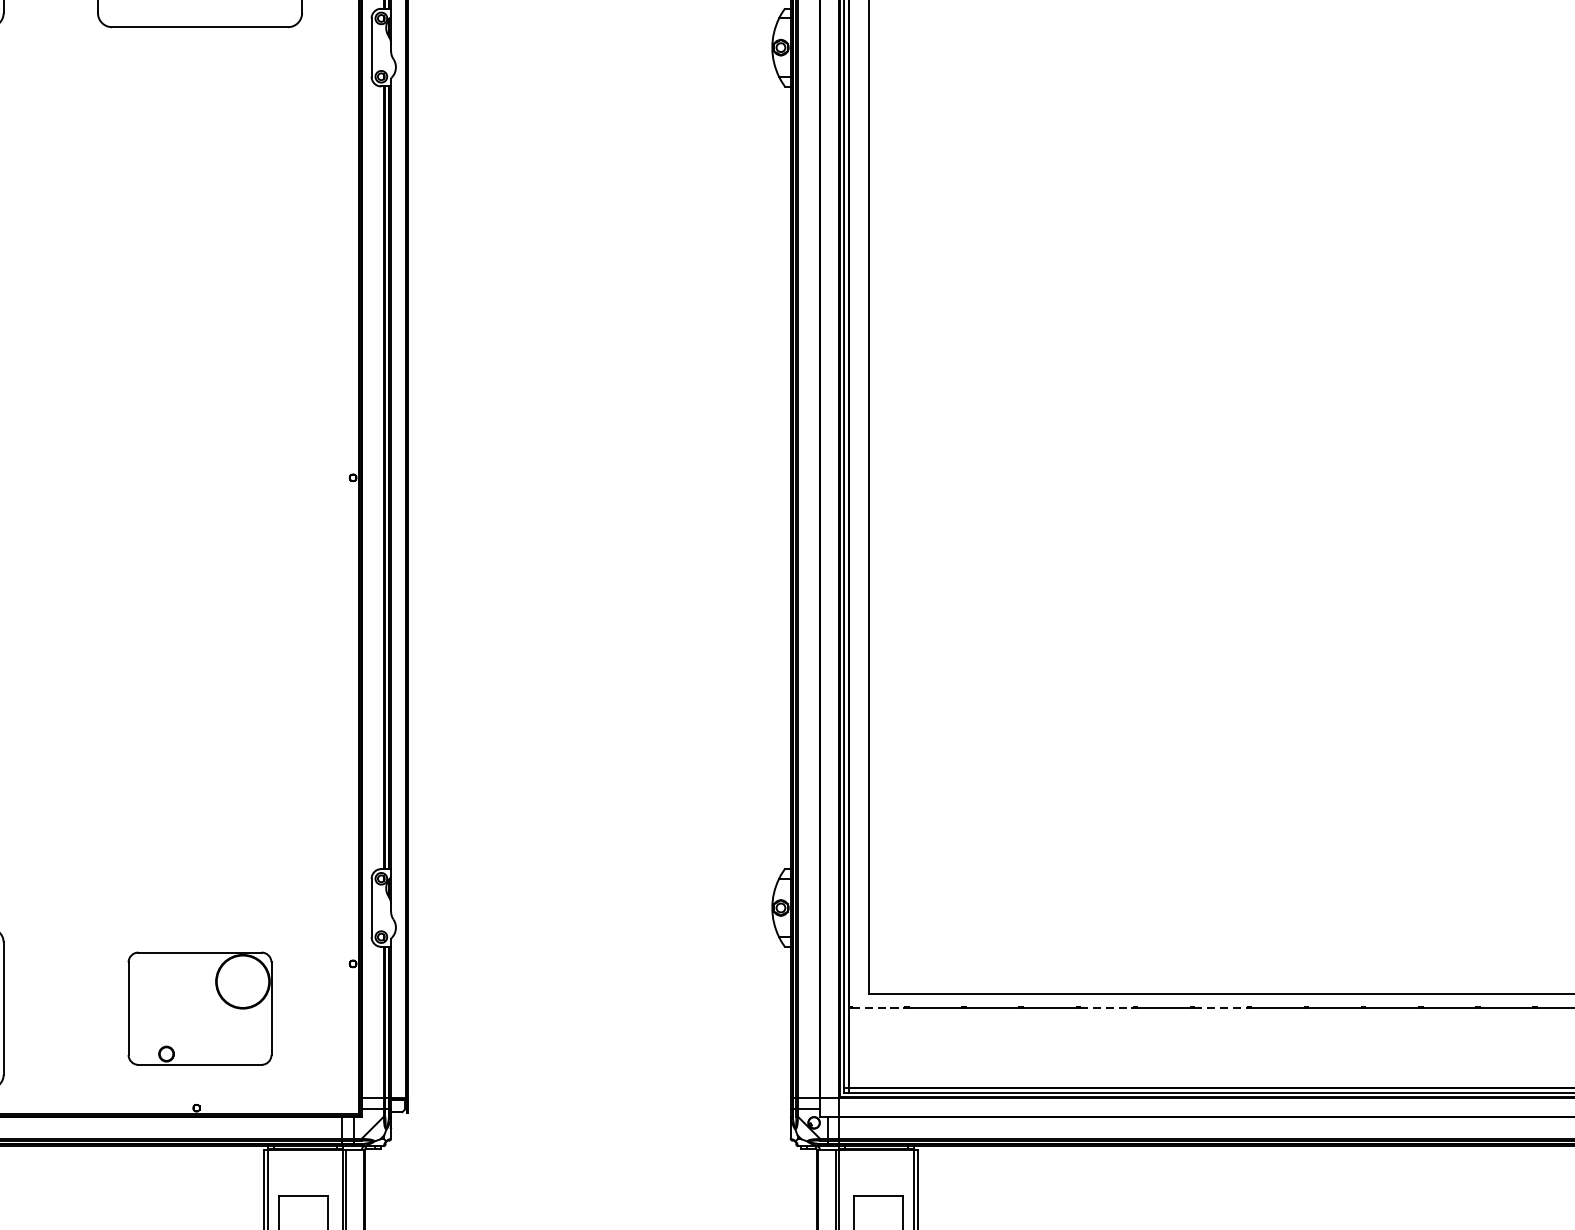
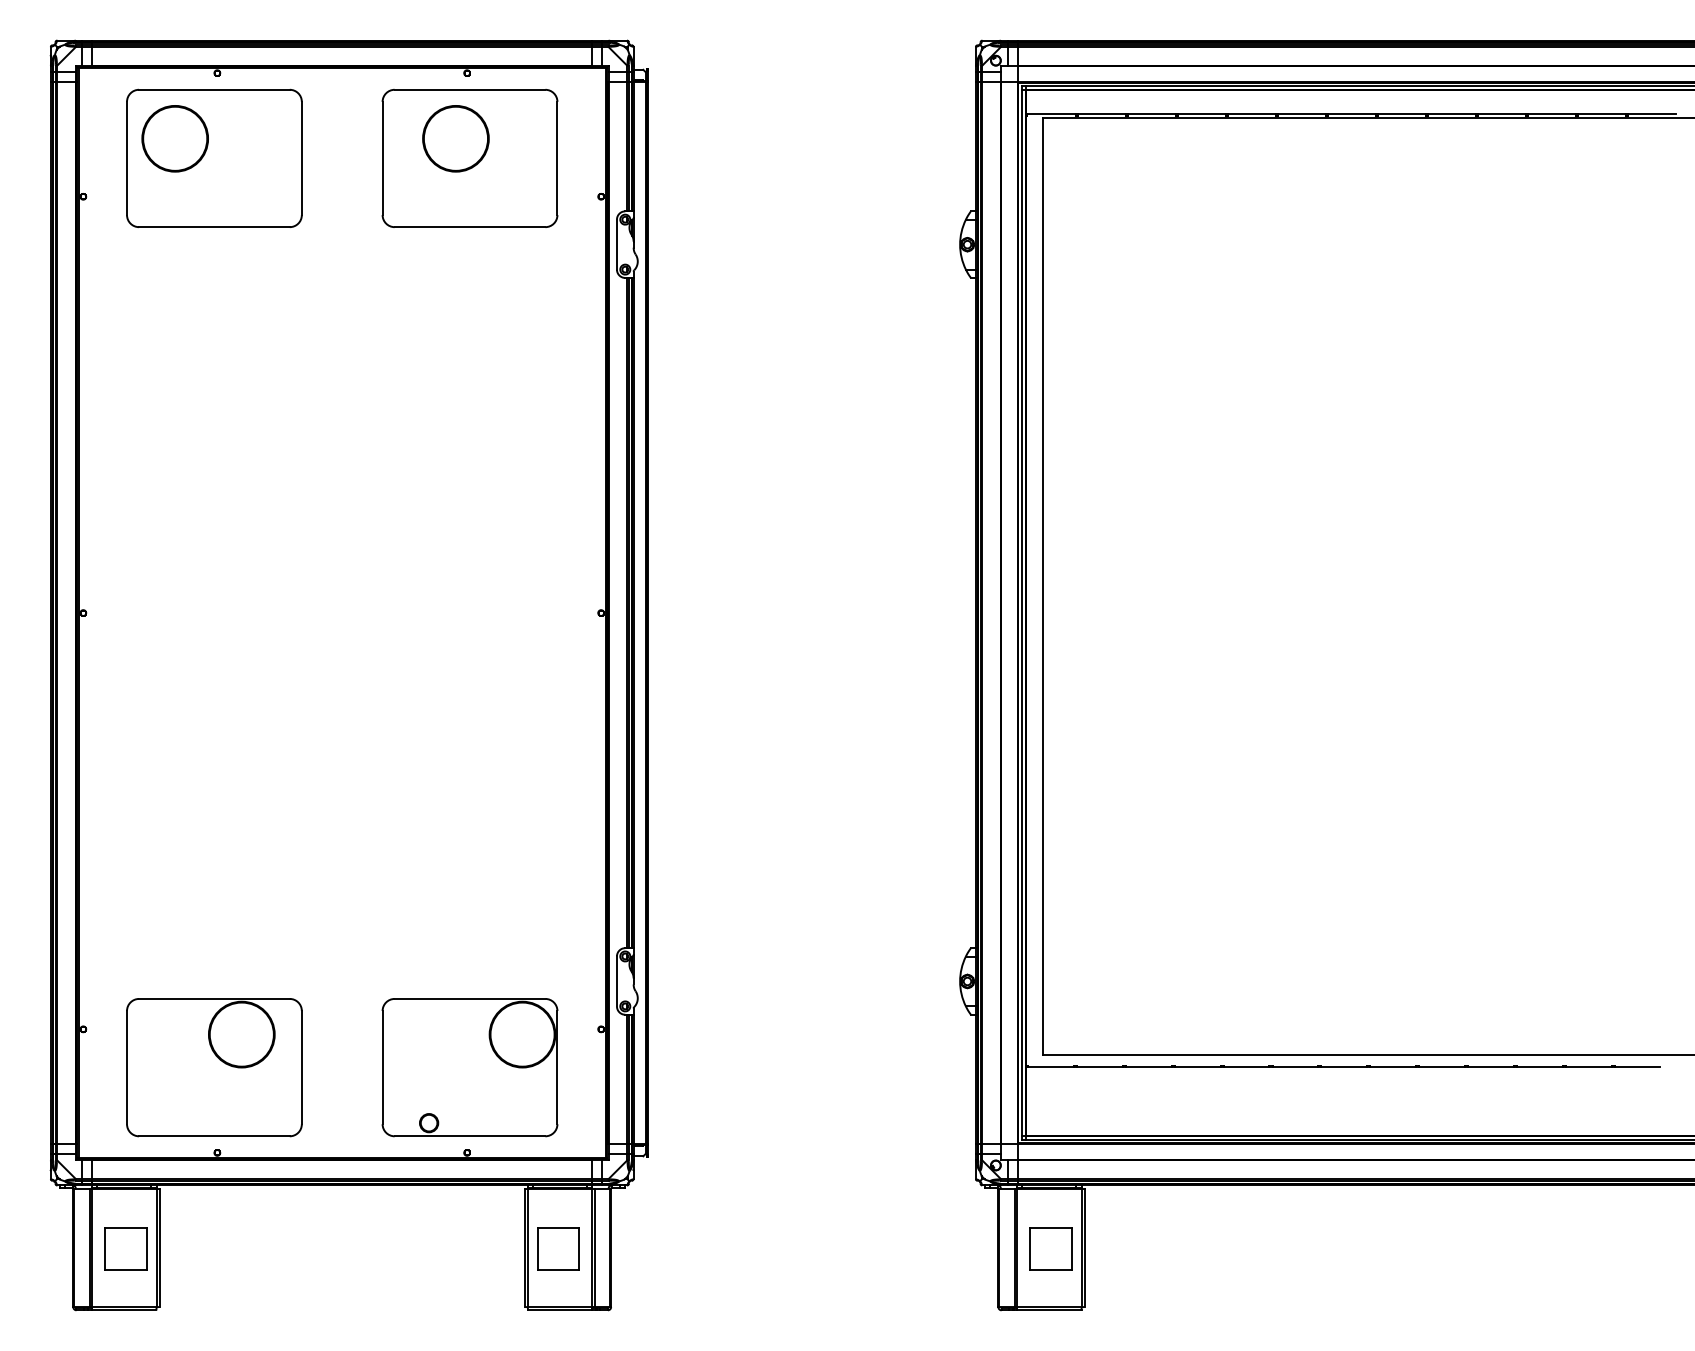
part: (199, 1008) -> (469, 1067), size x1.43
line: (879, 1008) -> (1051, 1067), dashed -> solid
line: (1106, 1008) -> (1246, 1067), dashed -> solid
line: (1221, 1008) -> (1344, 1067), dashed -> solid

